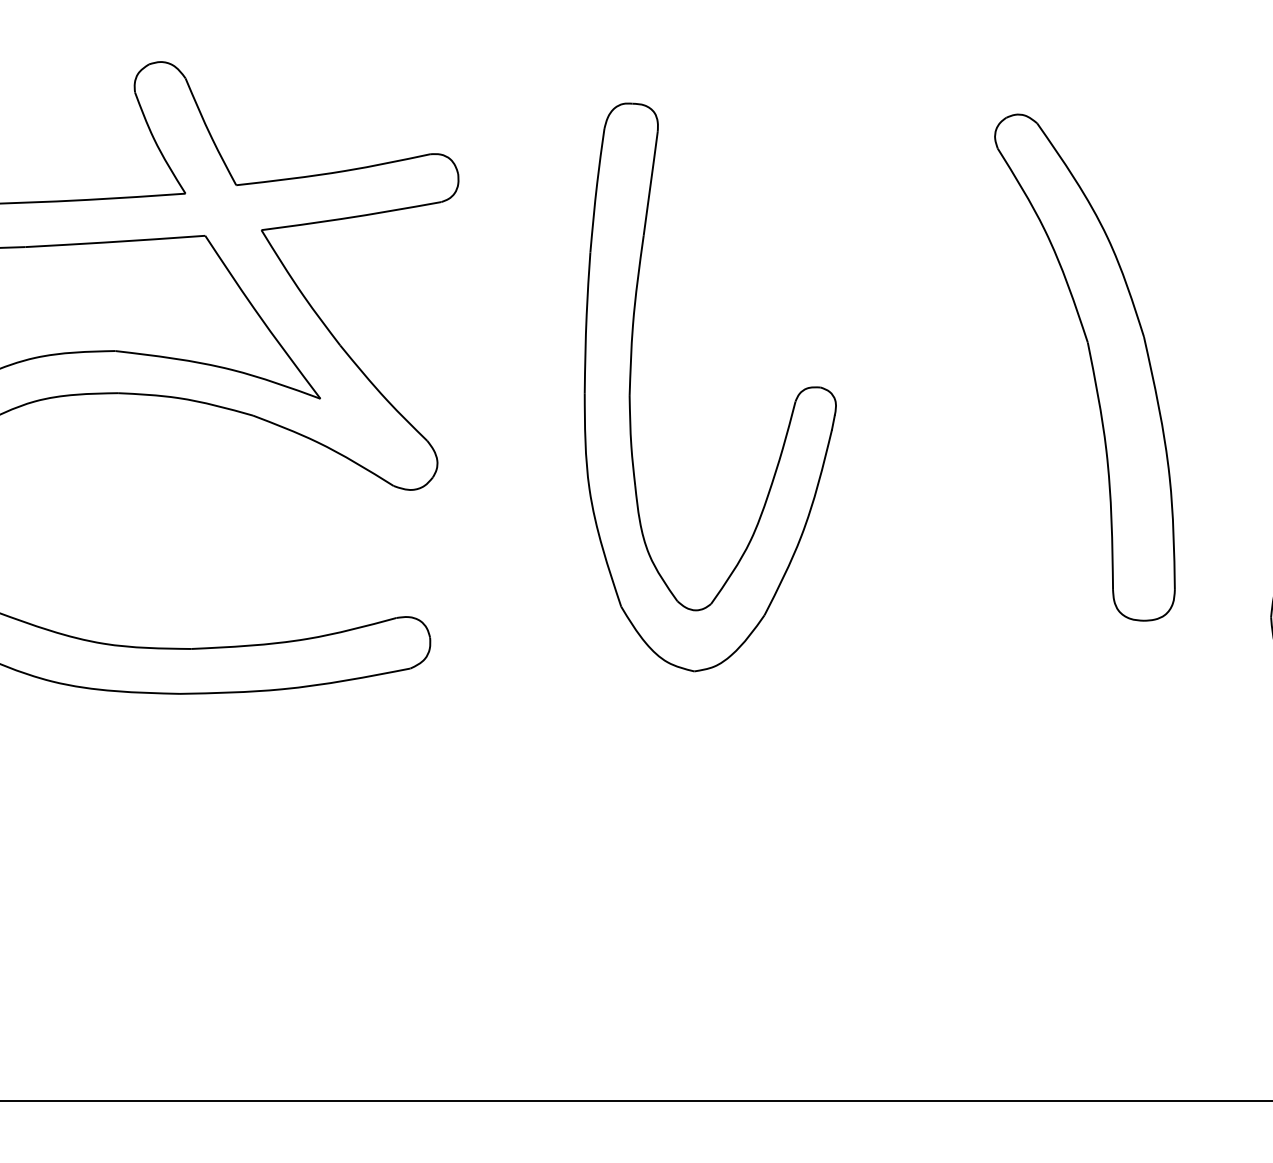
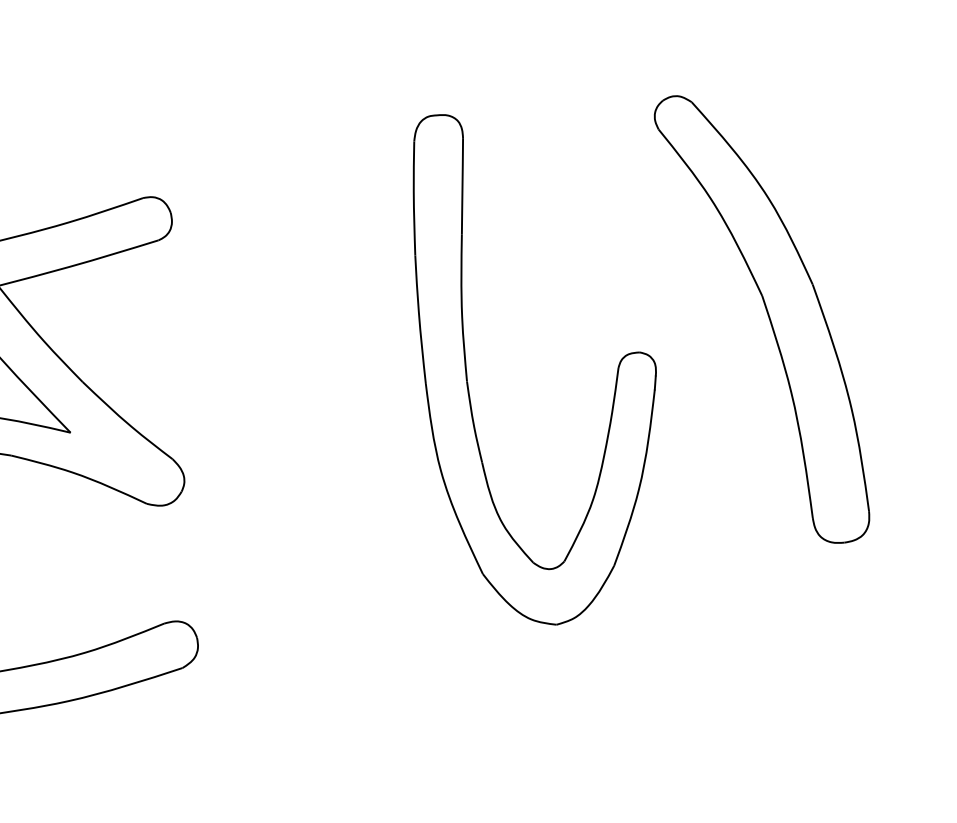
part: (631, 380) -> (466, 367), moved

